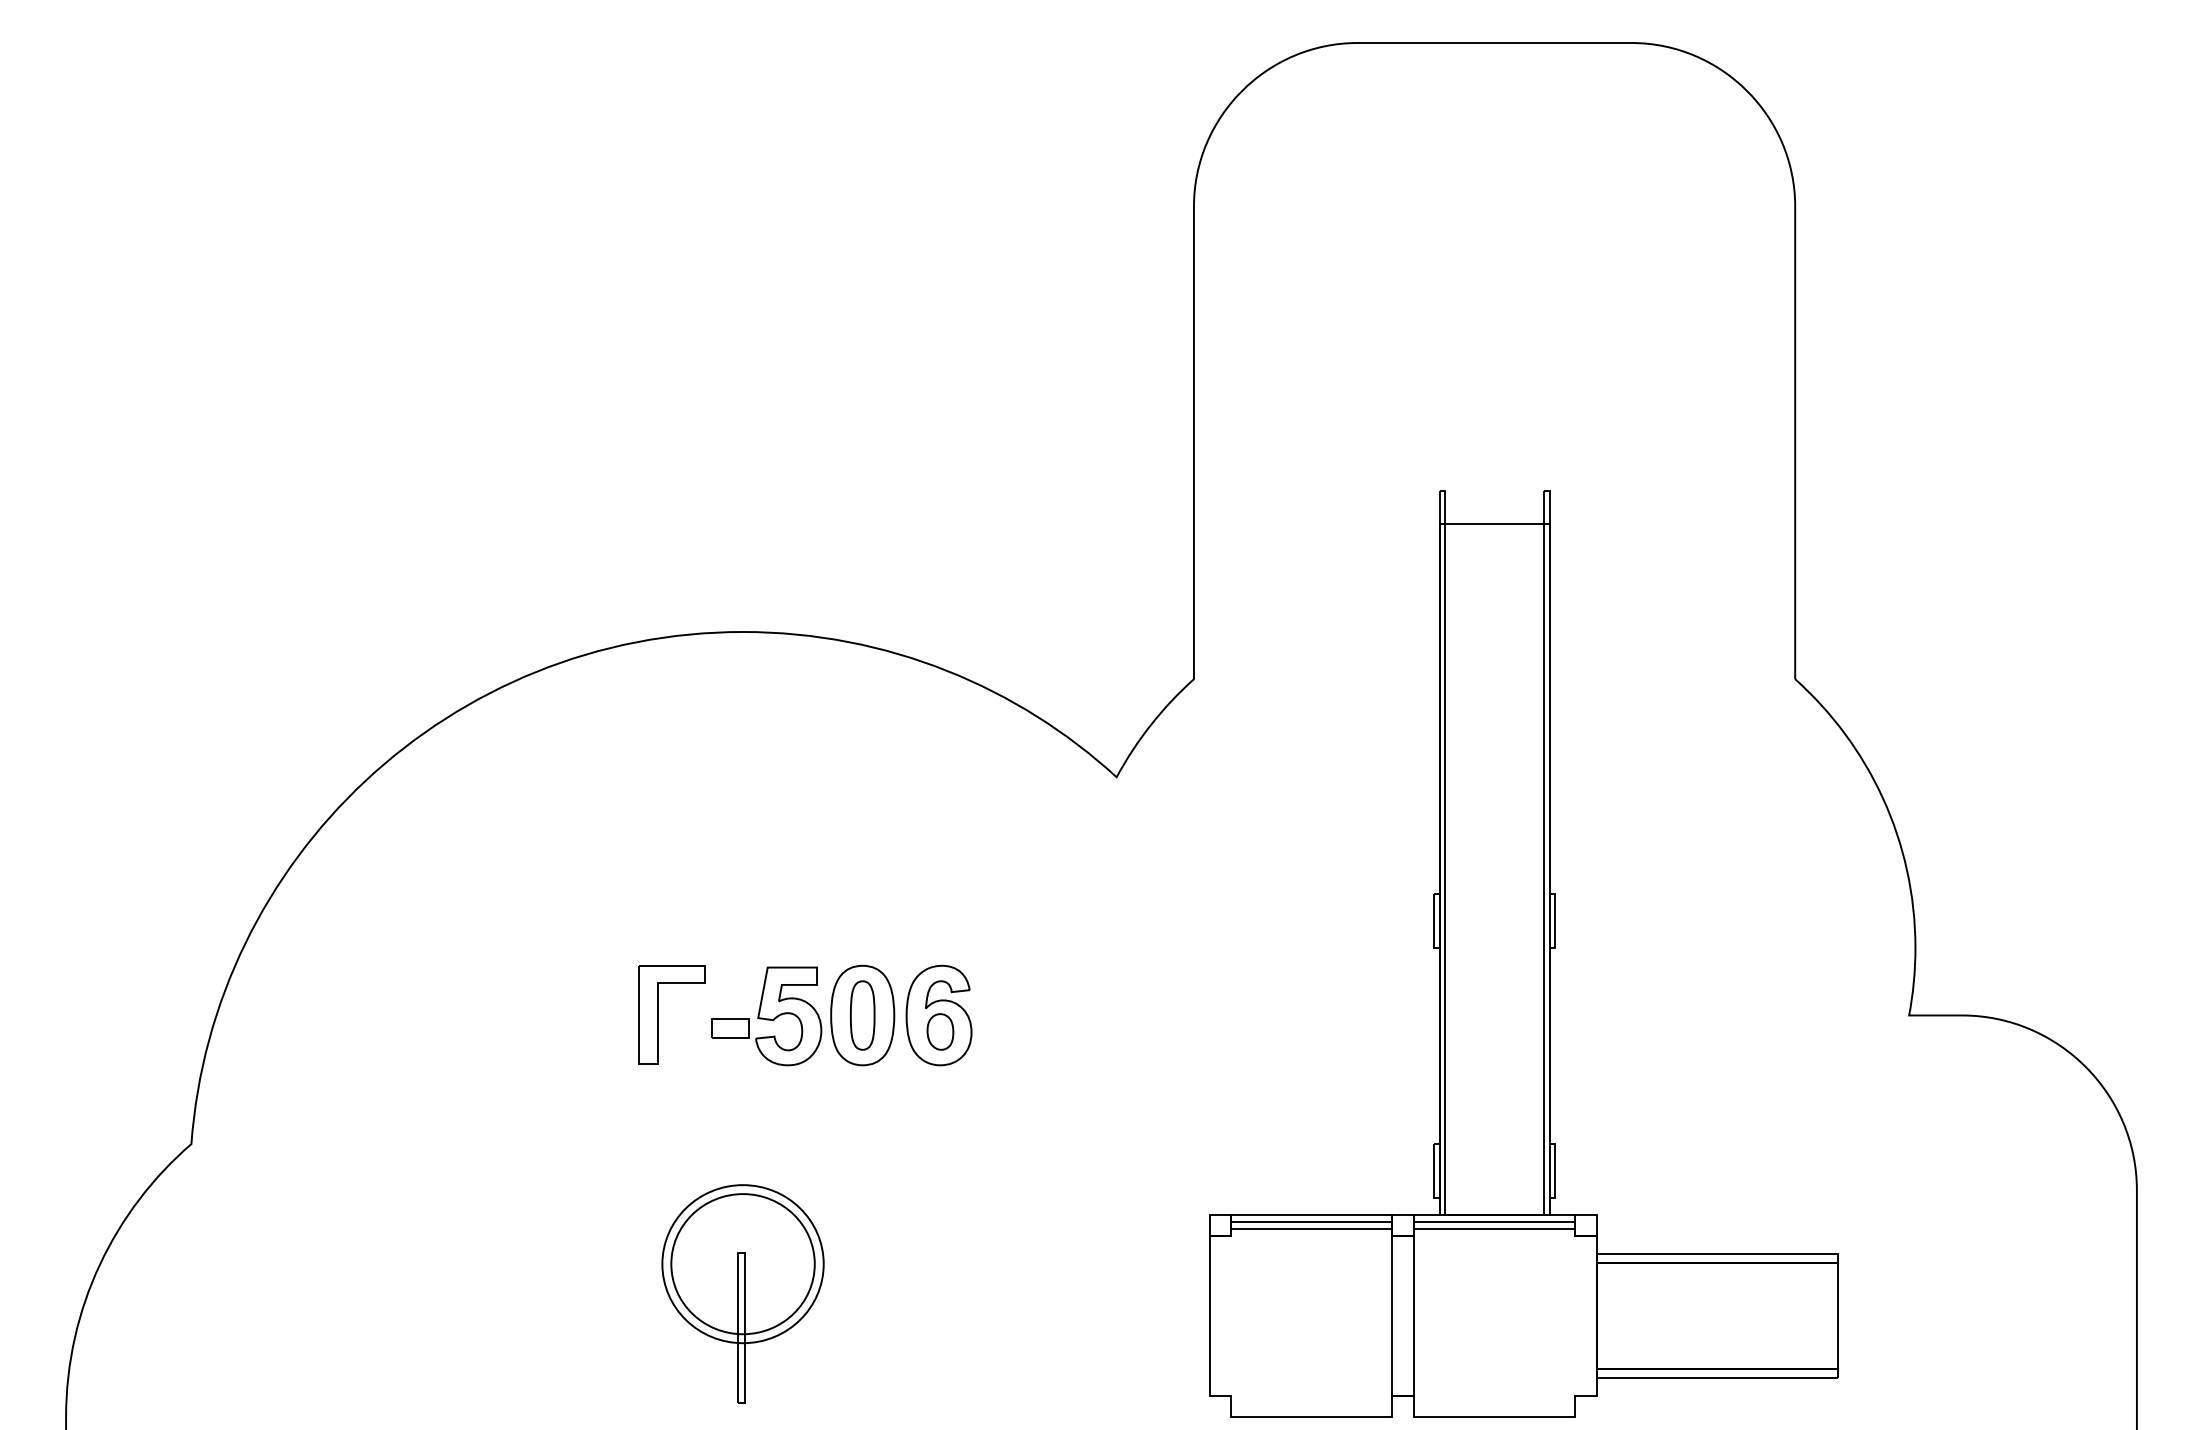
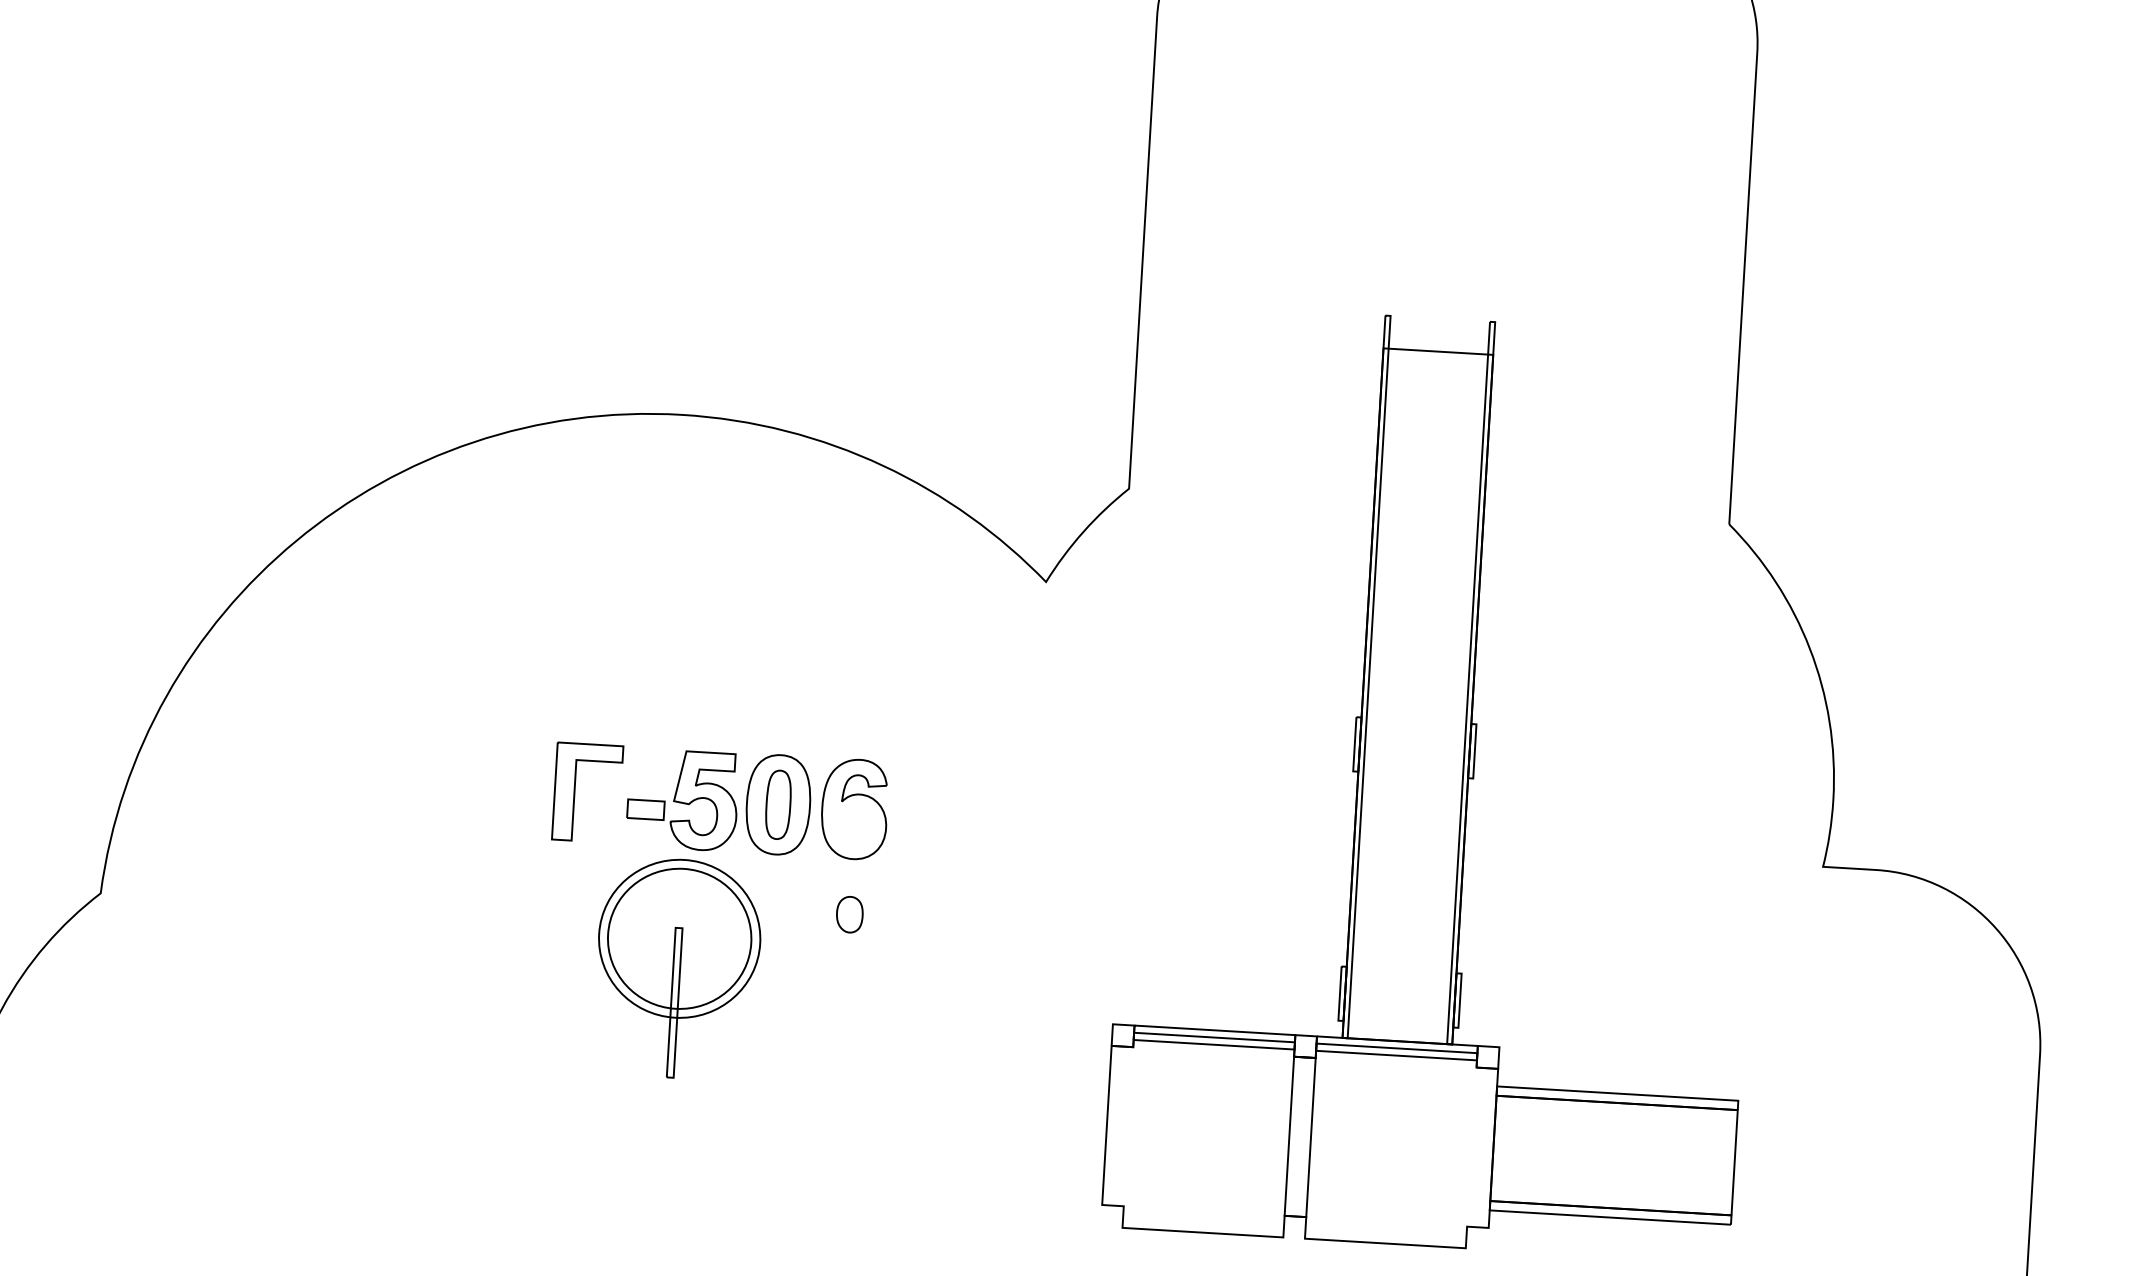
part: (940, 1031) -> (849, 914), moved
part: (742, 1293) -> (677, 968), moved

